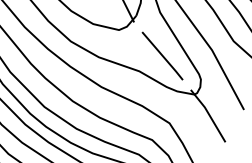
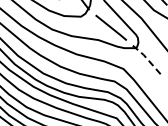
line: (208, 113) -> (146, 58), solid -> dashed

